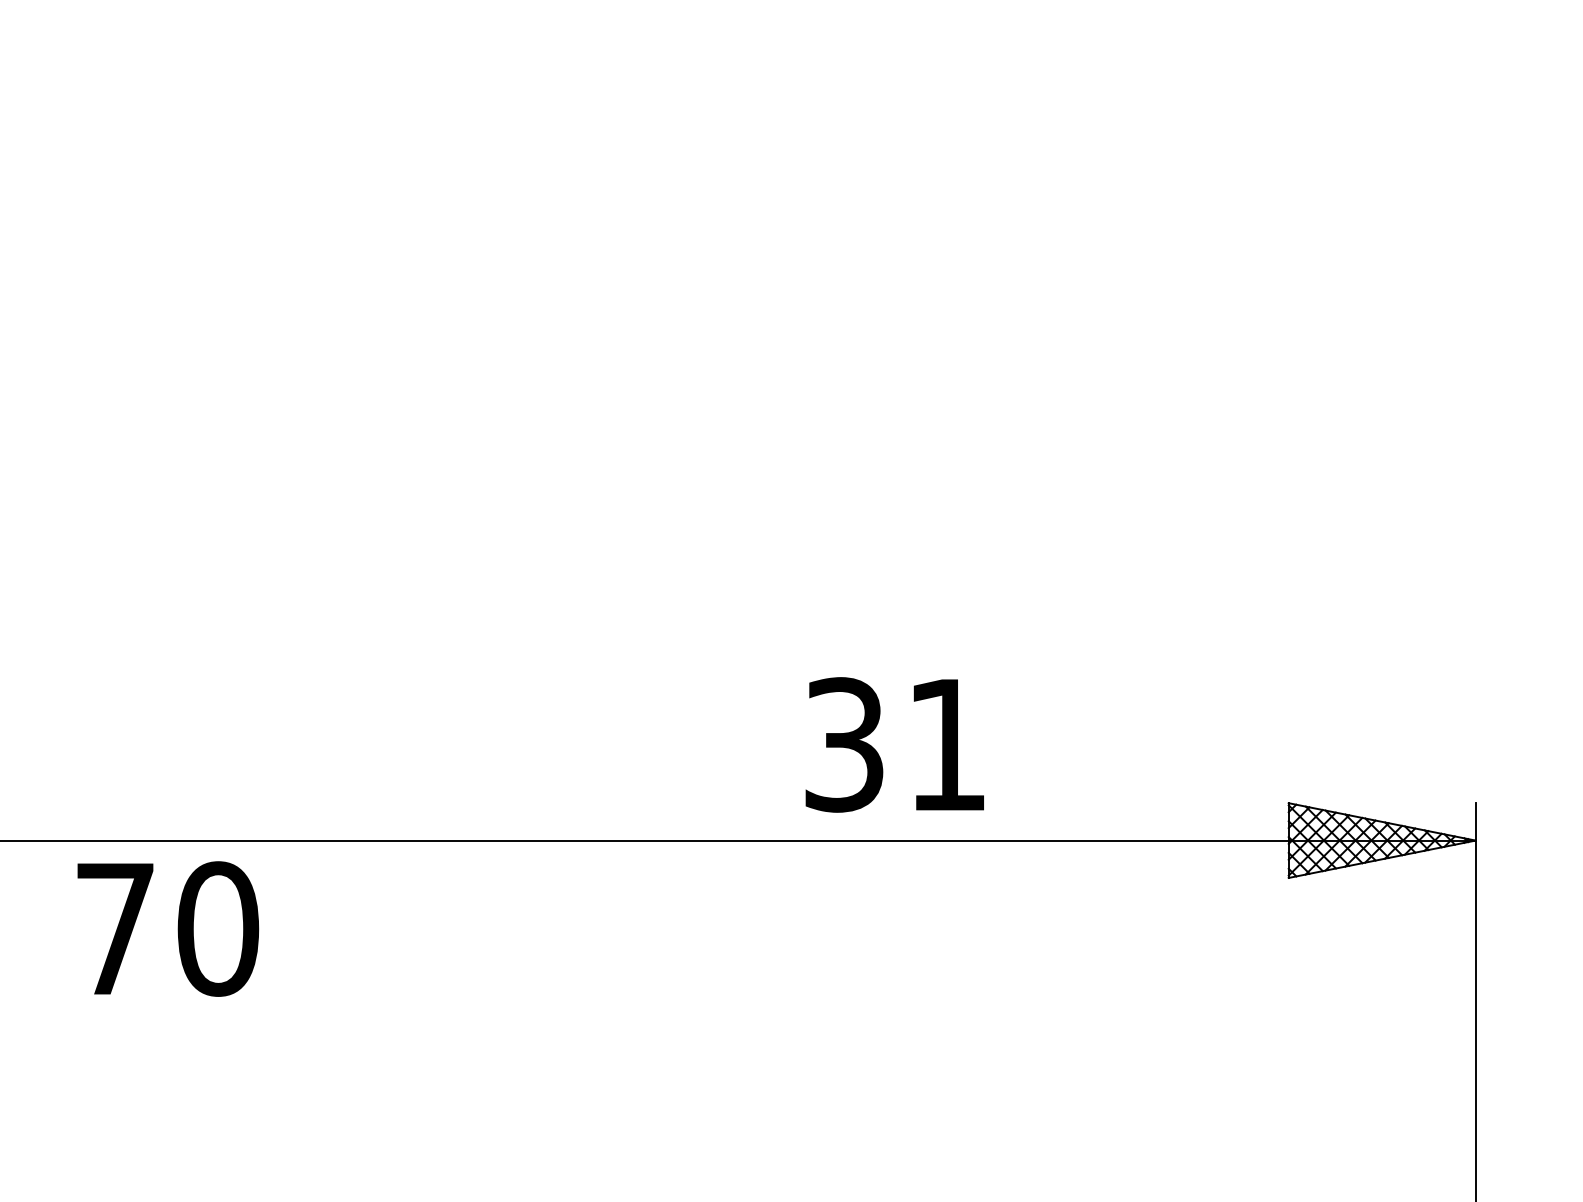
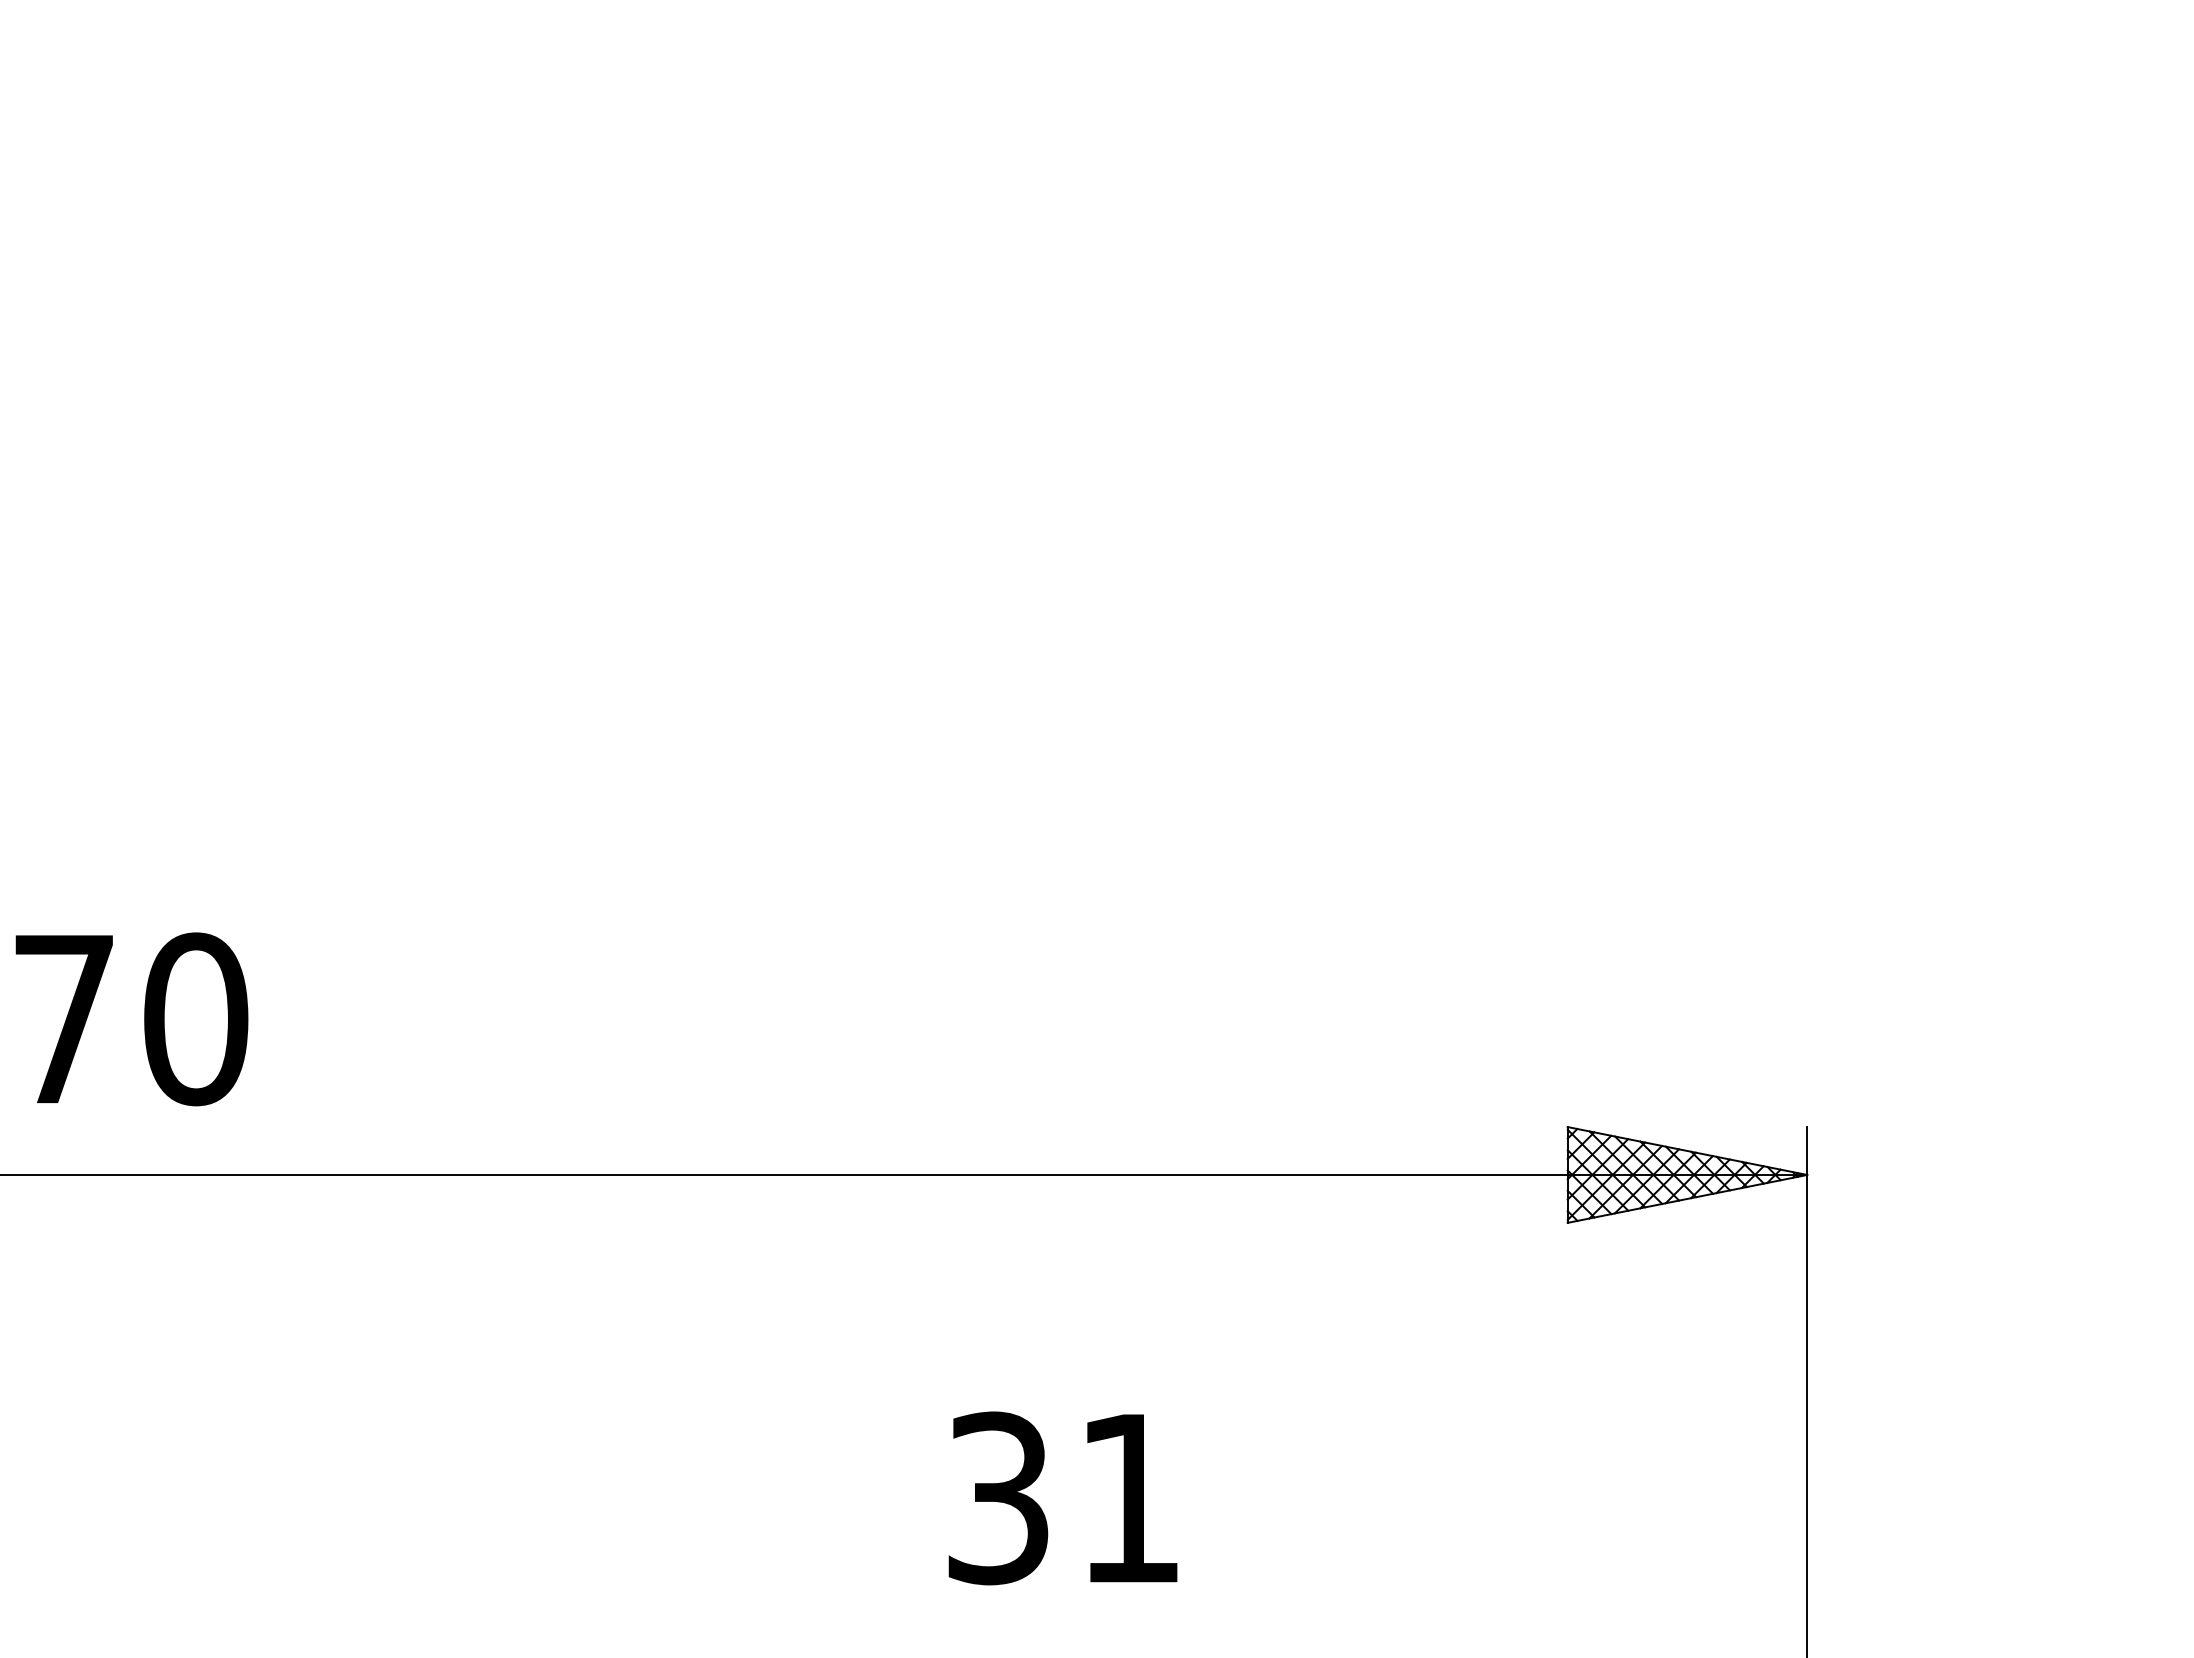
text: (894, 745) -> (1062, 1498), moved
text: (167, 929) -> (131, 1019), moved

